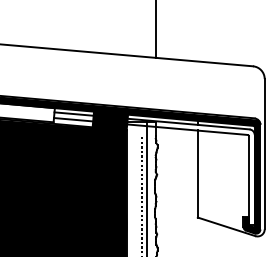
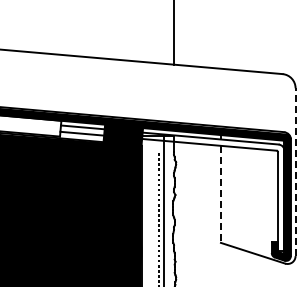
line: (264, 154) -> (295, 172), solid -> dashed
line: (197, 174) -> (220, 194), solid -> dashed

